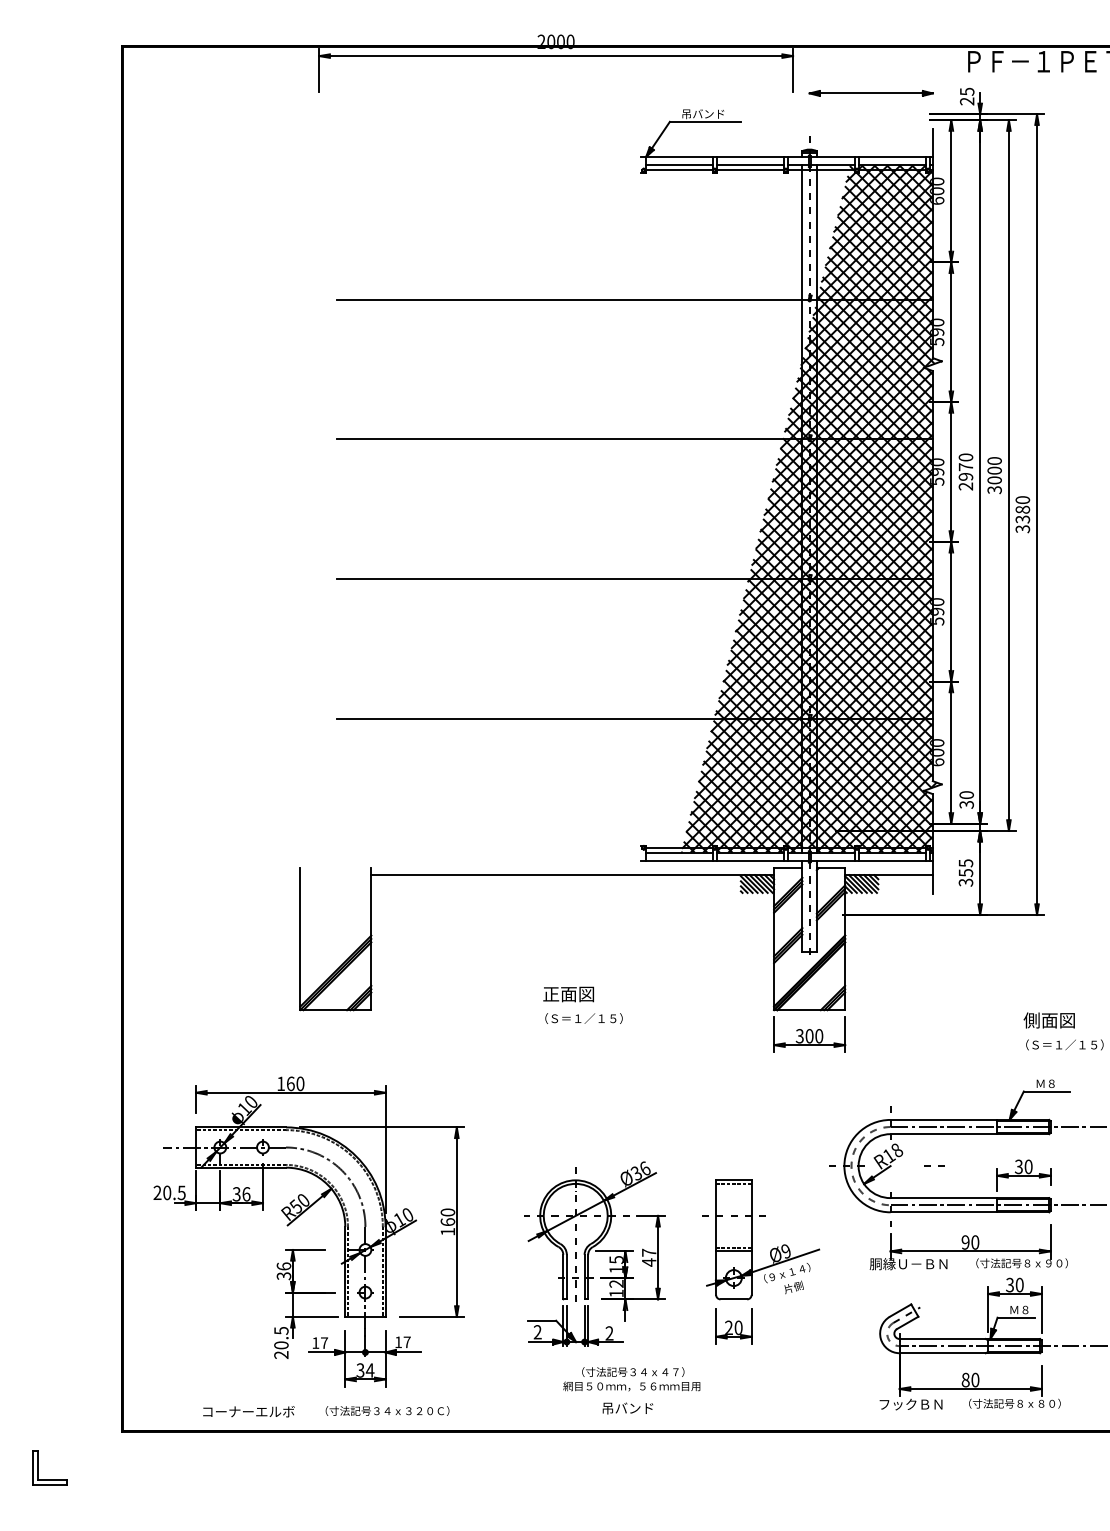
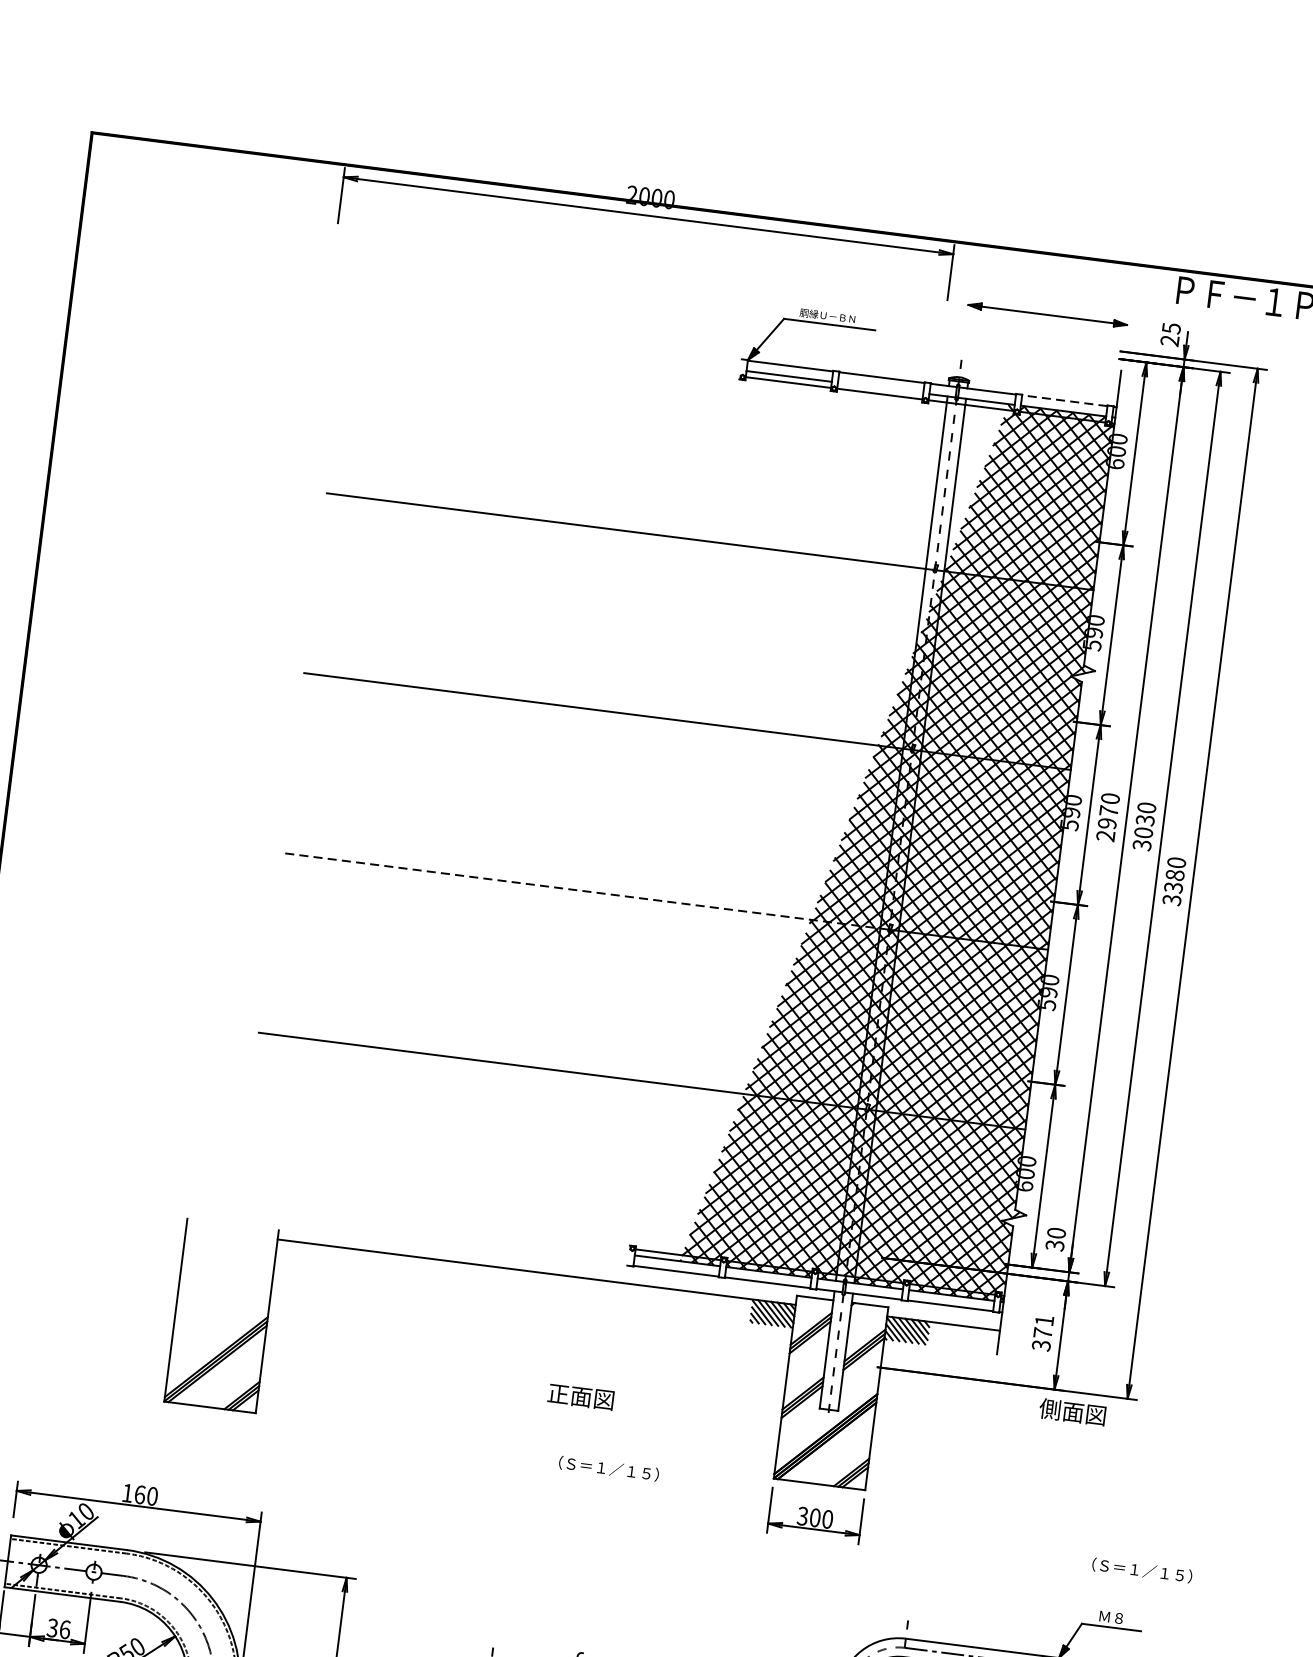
text: (702, 114) -> (827, 314), 吊バンド -> 胴縁Ｕ－ＢＮ
line: (892, 157) -> (1064, 400), solid -> dashed
line: (750, 165) -> (880, 388), removed
text: (994, 470) -> (1145, 820), 3000 -> 3030
line: (572, 579) -> (584, 891), solid -> dashed
text: (965, 868) -> (1043, 1327), 355 -> 371
text: (568, 994) -> (580, 1397), moved
text: (583, 1018) -> (608, 1468), moved
text: (1048, 1020) -> (1071, 1412), moved

